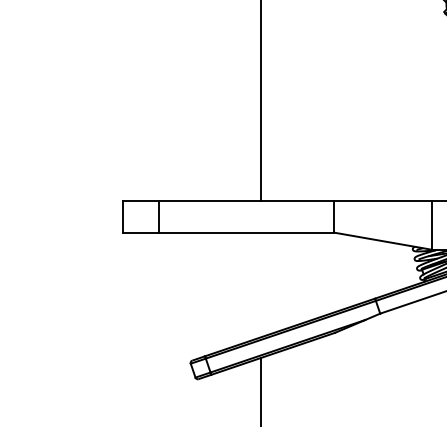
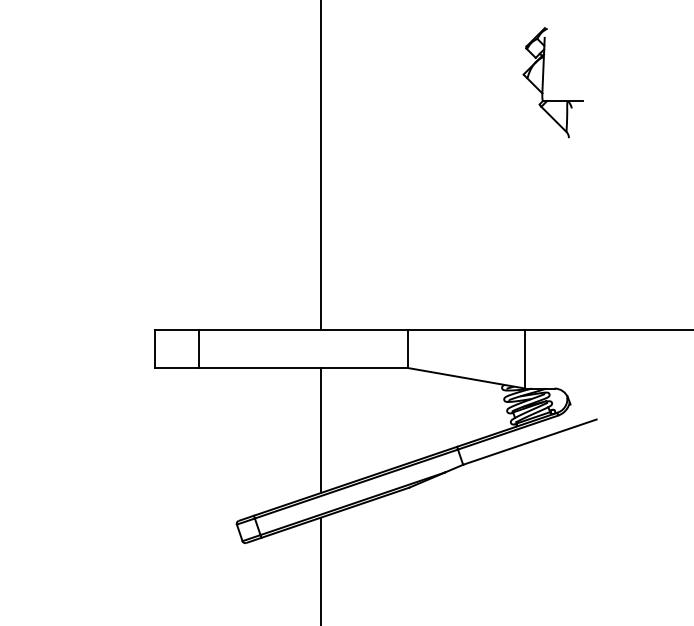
line: (260, 284) -> (320, 430), added

